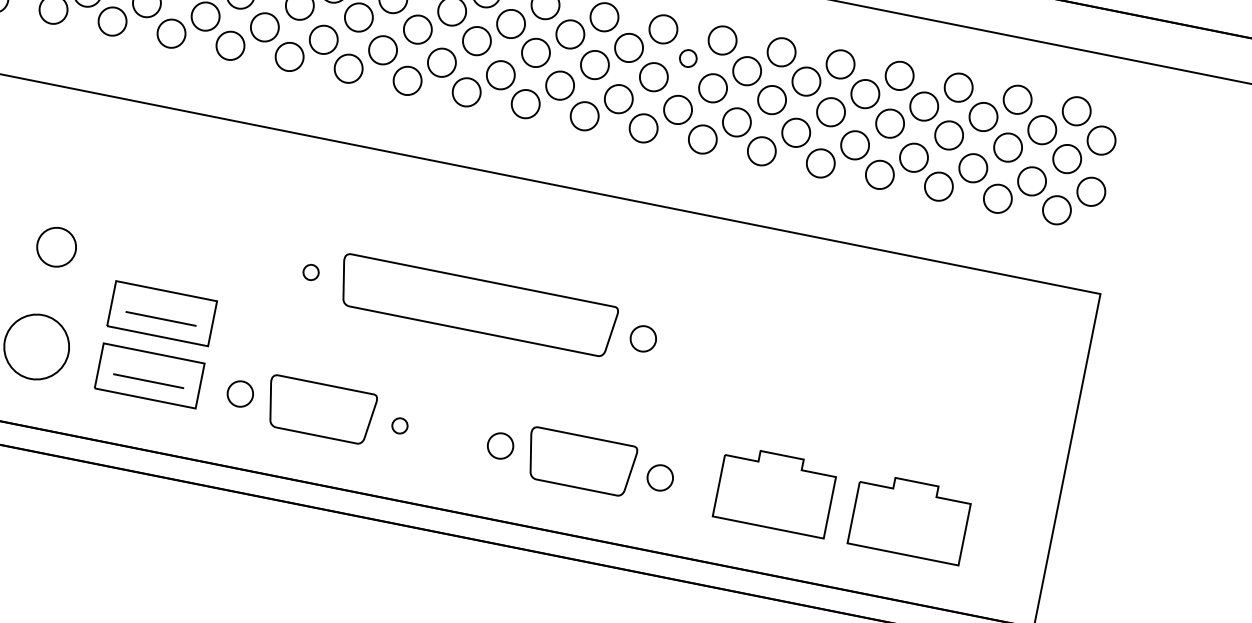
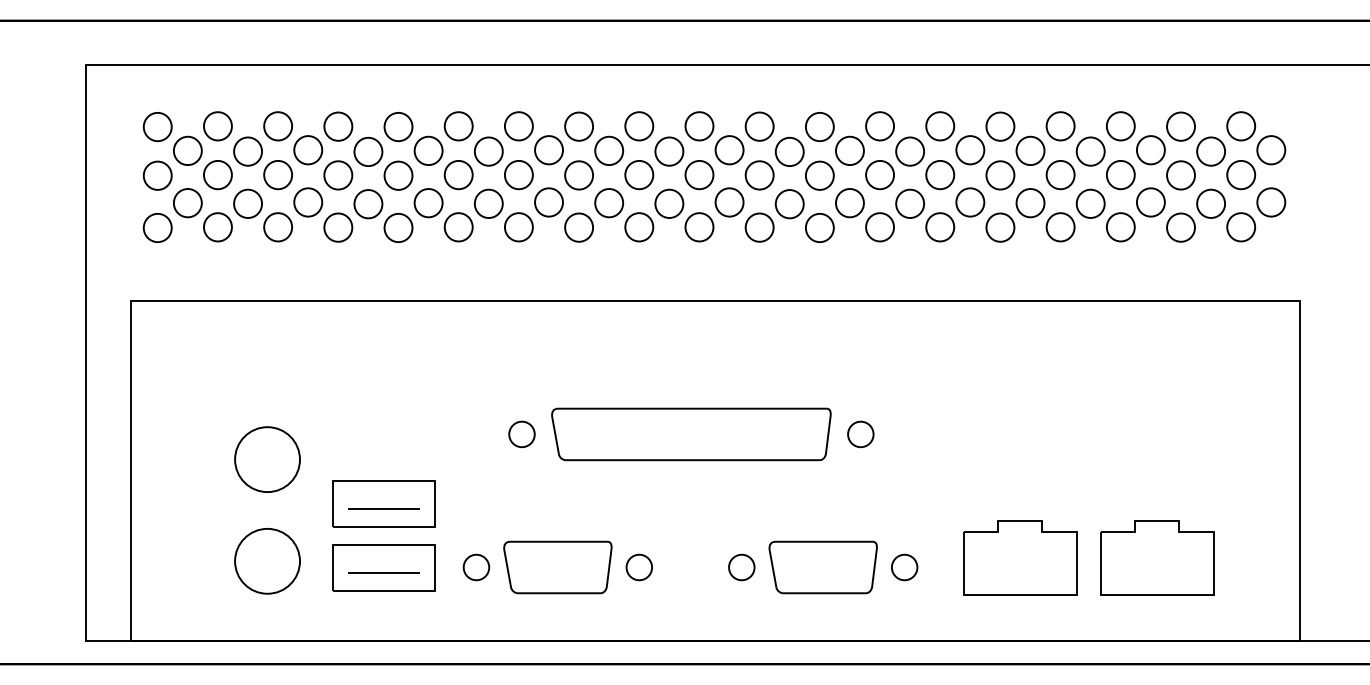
part: (687, 58) -> (849, 150), size x1.67
part: (56, 247) -> (267, 459), size x1.67
part: (310, 272) -> (521, 434), size x1.67
part: (399, 425) -> (638, 567), size x1.67

